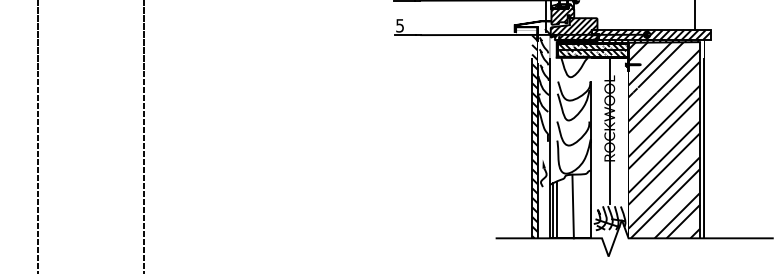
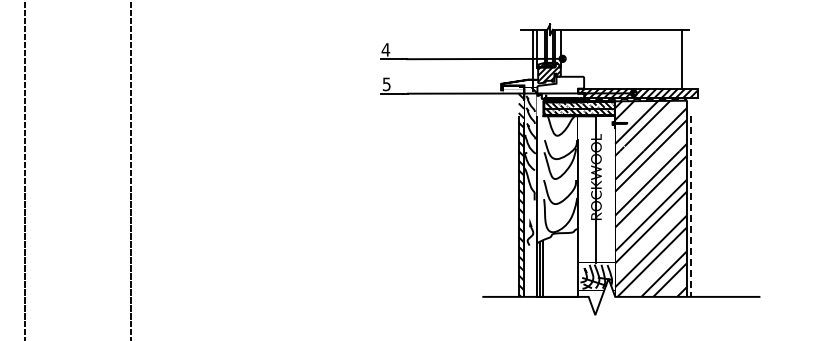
hatch: (573, 28) -> (560, 87), removed
line: (704, 148) -> (691, 207), solid -> dashed
line: (572, 205) -> (559, 264), removed

